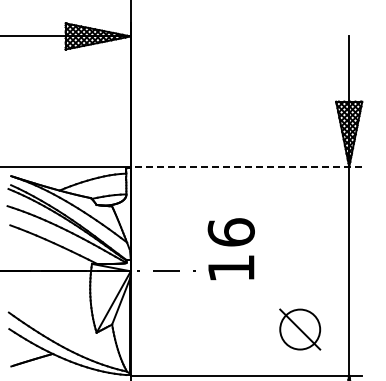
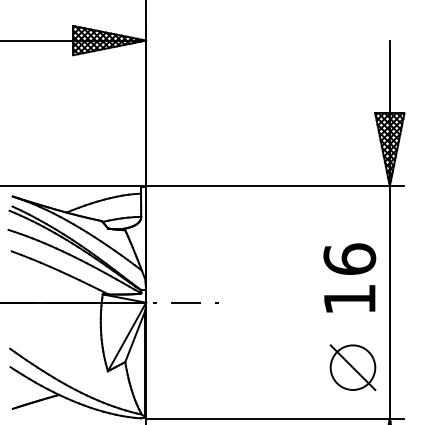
line: (246, 166) -> (275, 185), dashed -> solid
text: (230, 249) -> (348, 278), moved
part: (300, 329) -> (353, 367), moved

